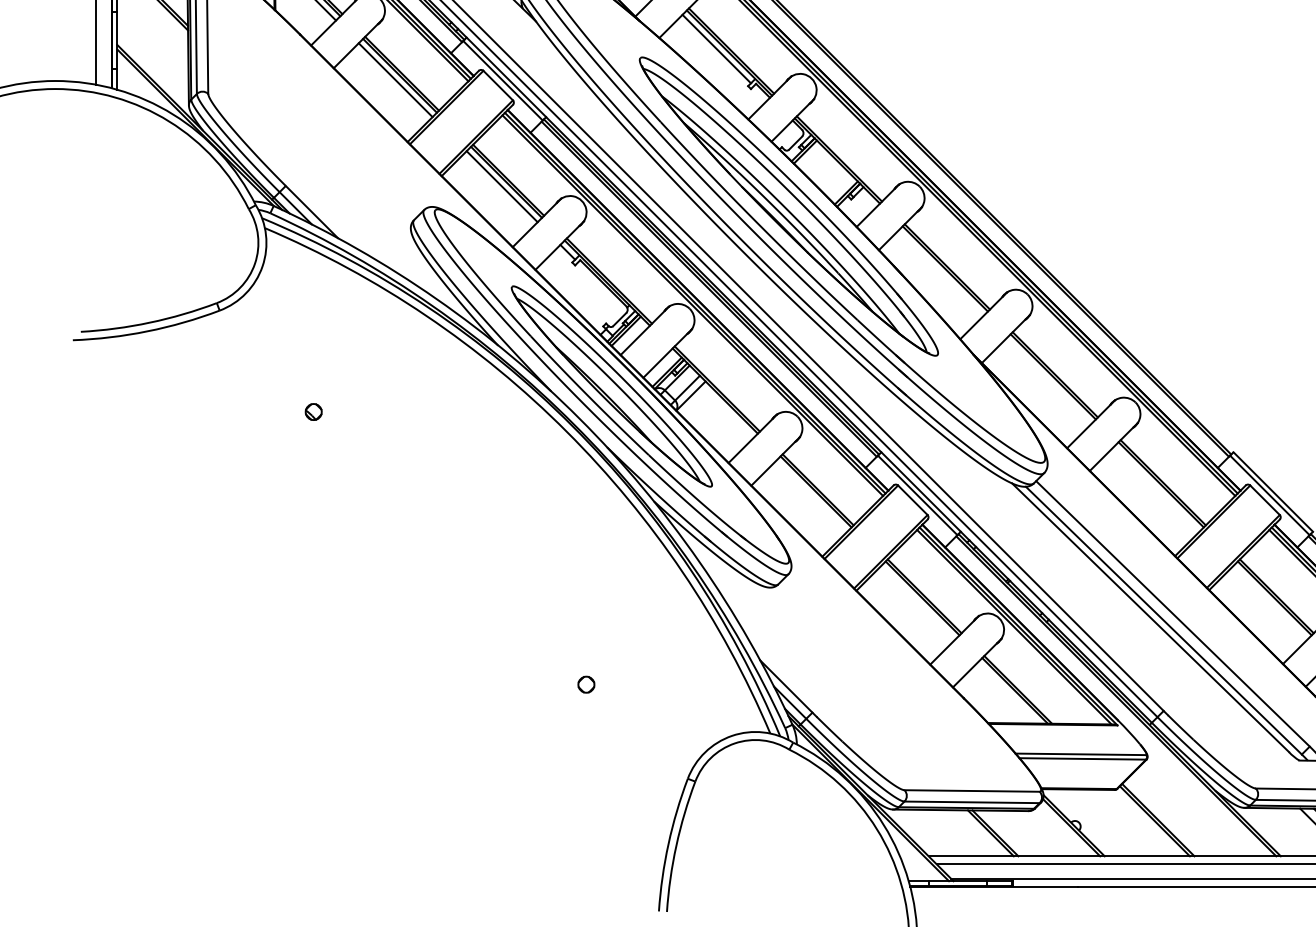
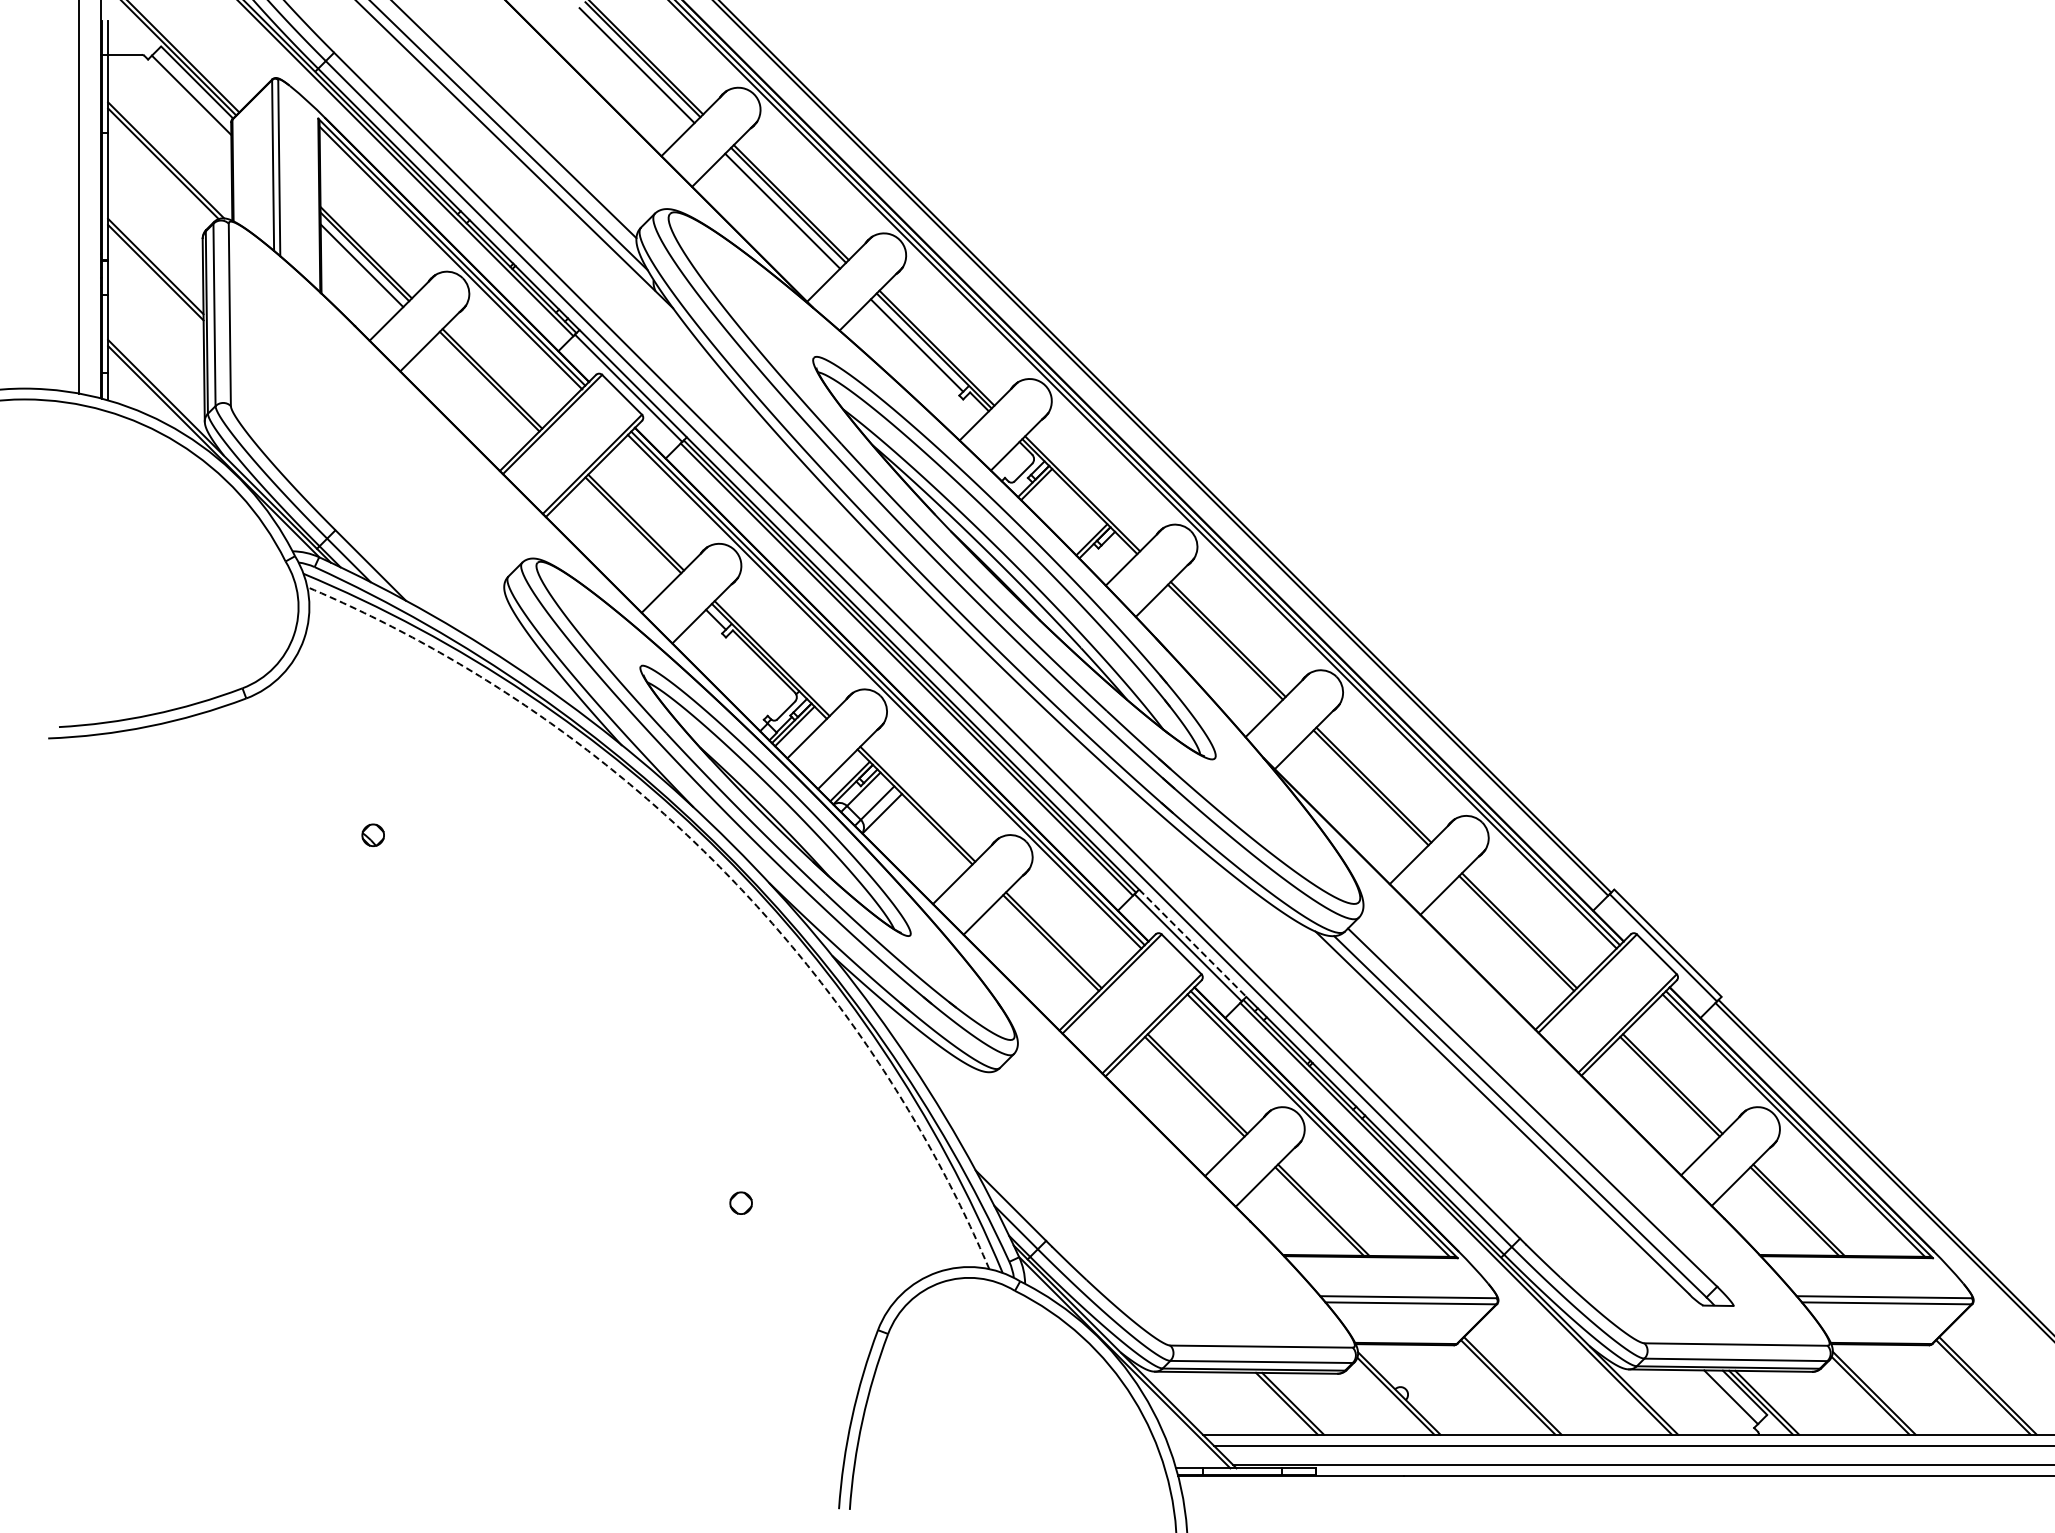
line: (395, 80) -> (483, 387), removed
line: (502, 186) -> (627, 531), removed
arc: (566, 431) -> (714, 861), solid -> dashed
line: (920, 492) -> (1192, 943), solid -> dashed

